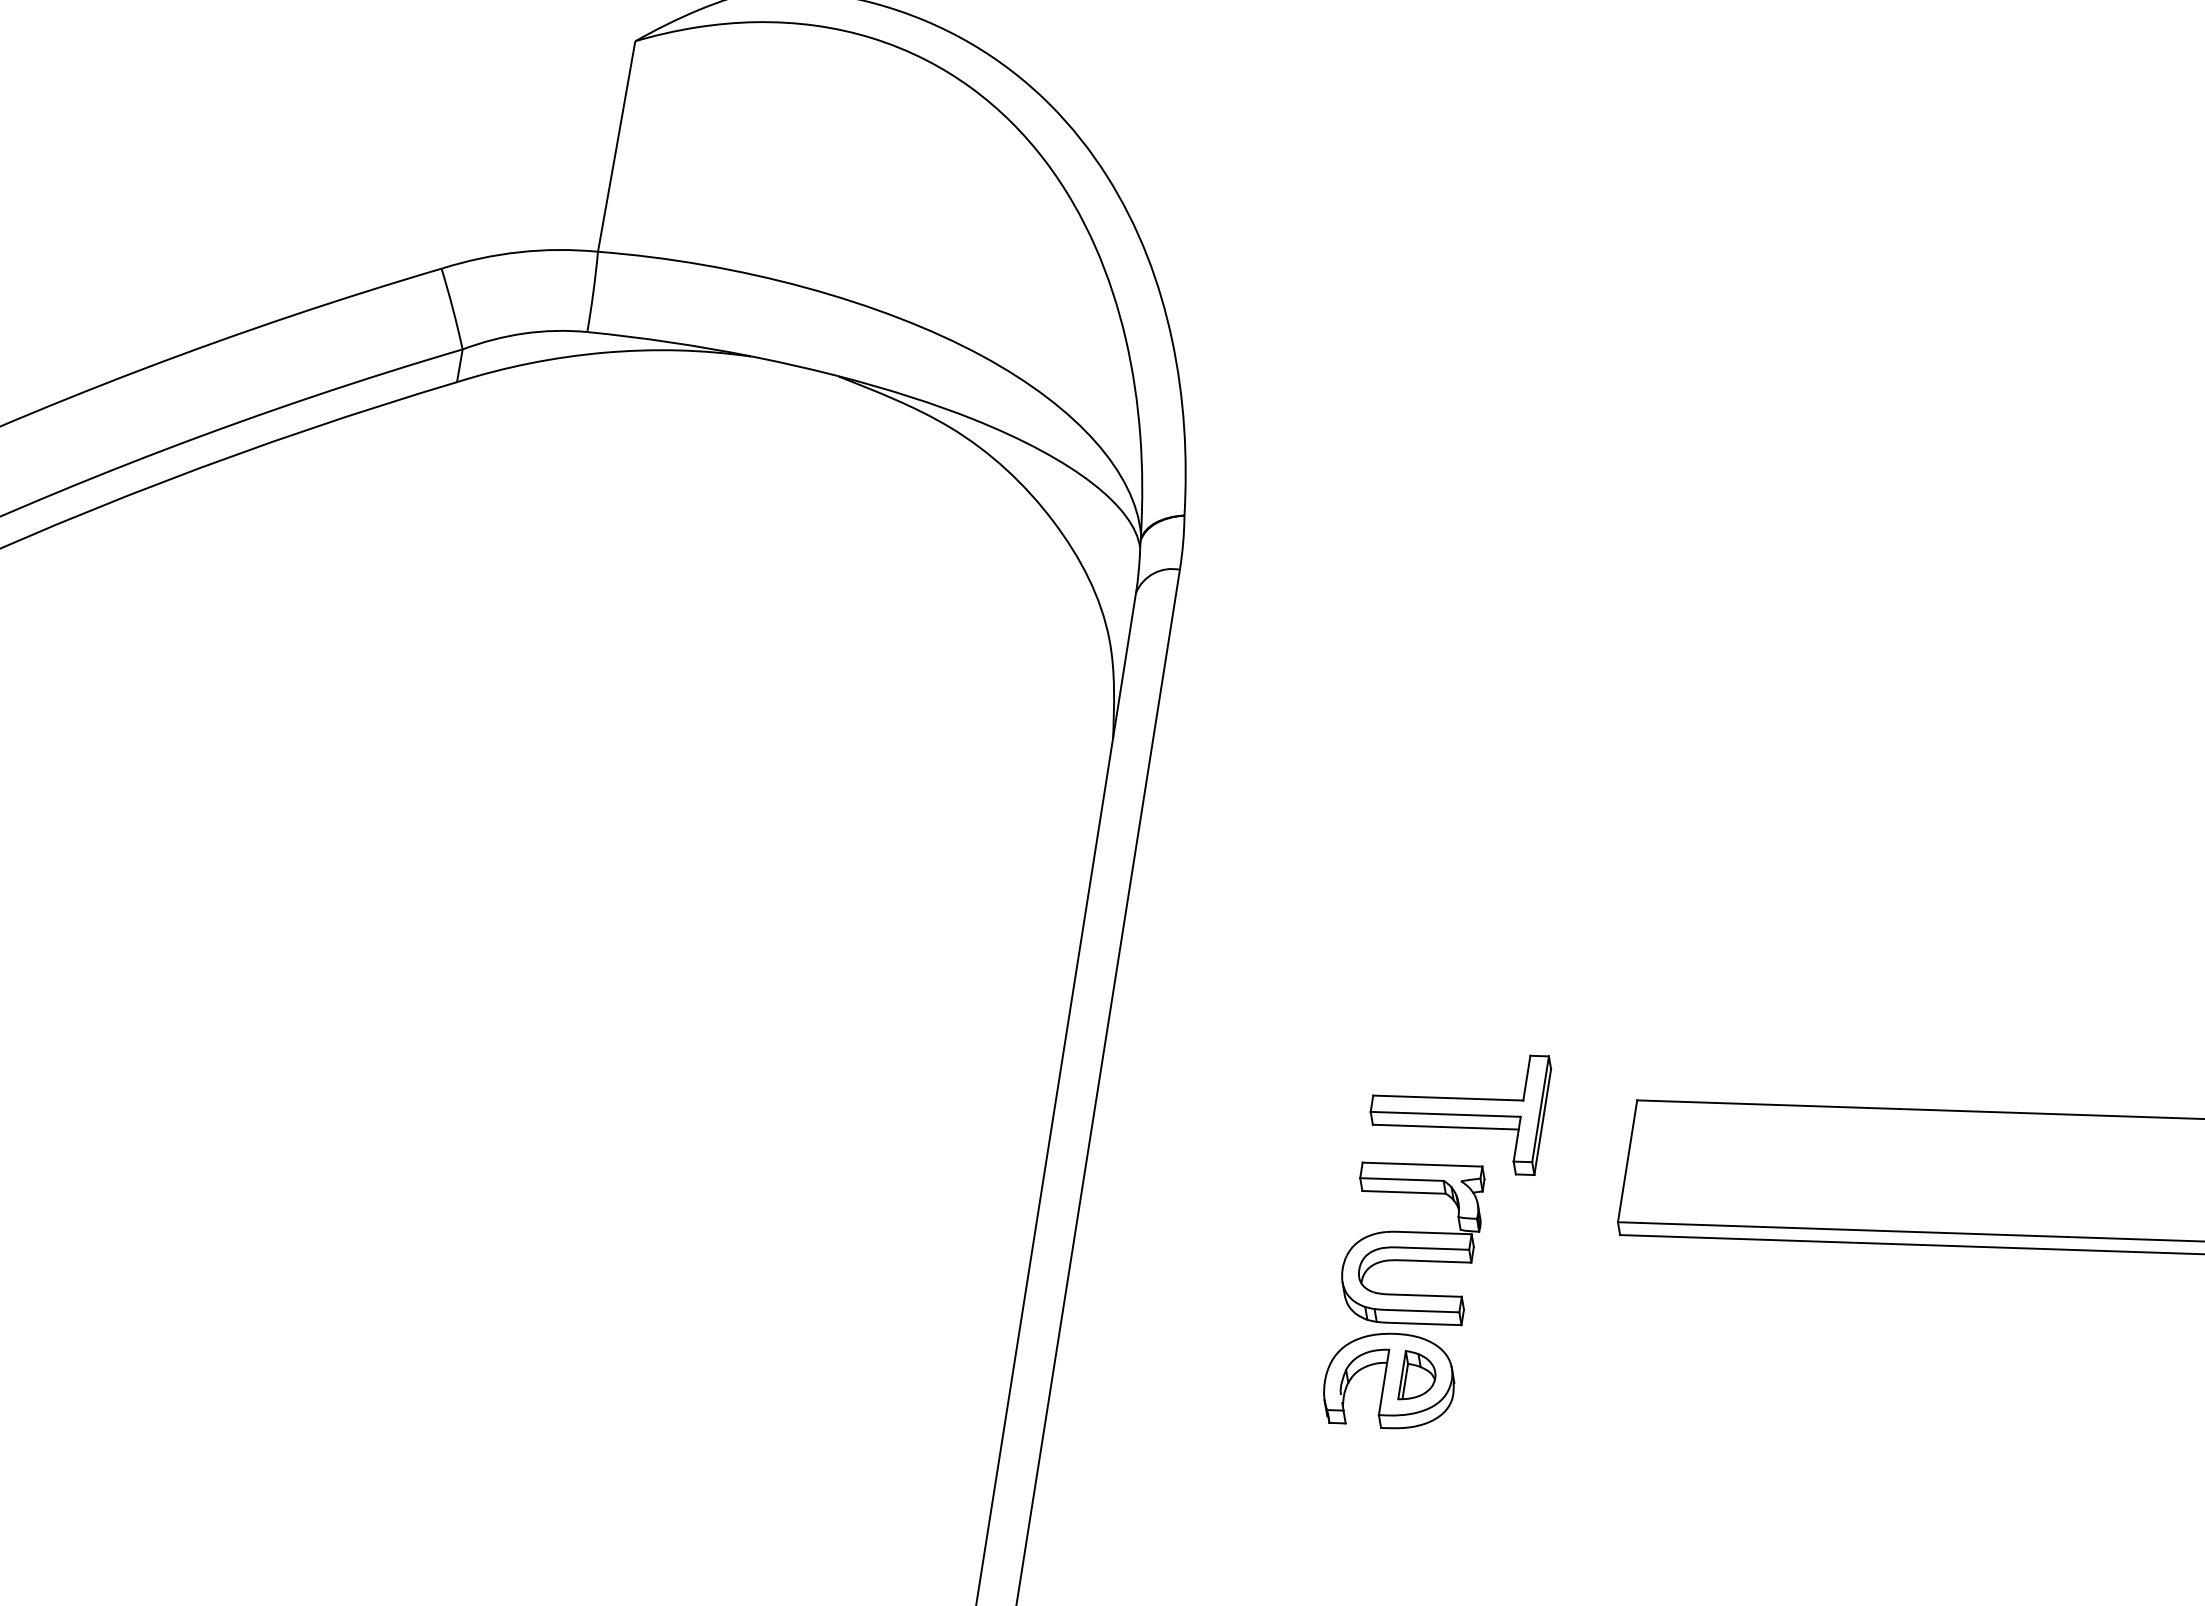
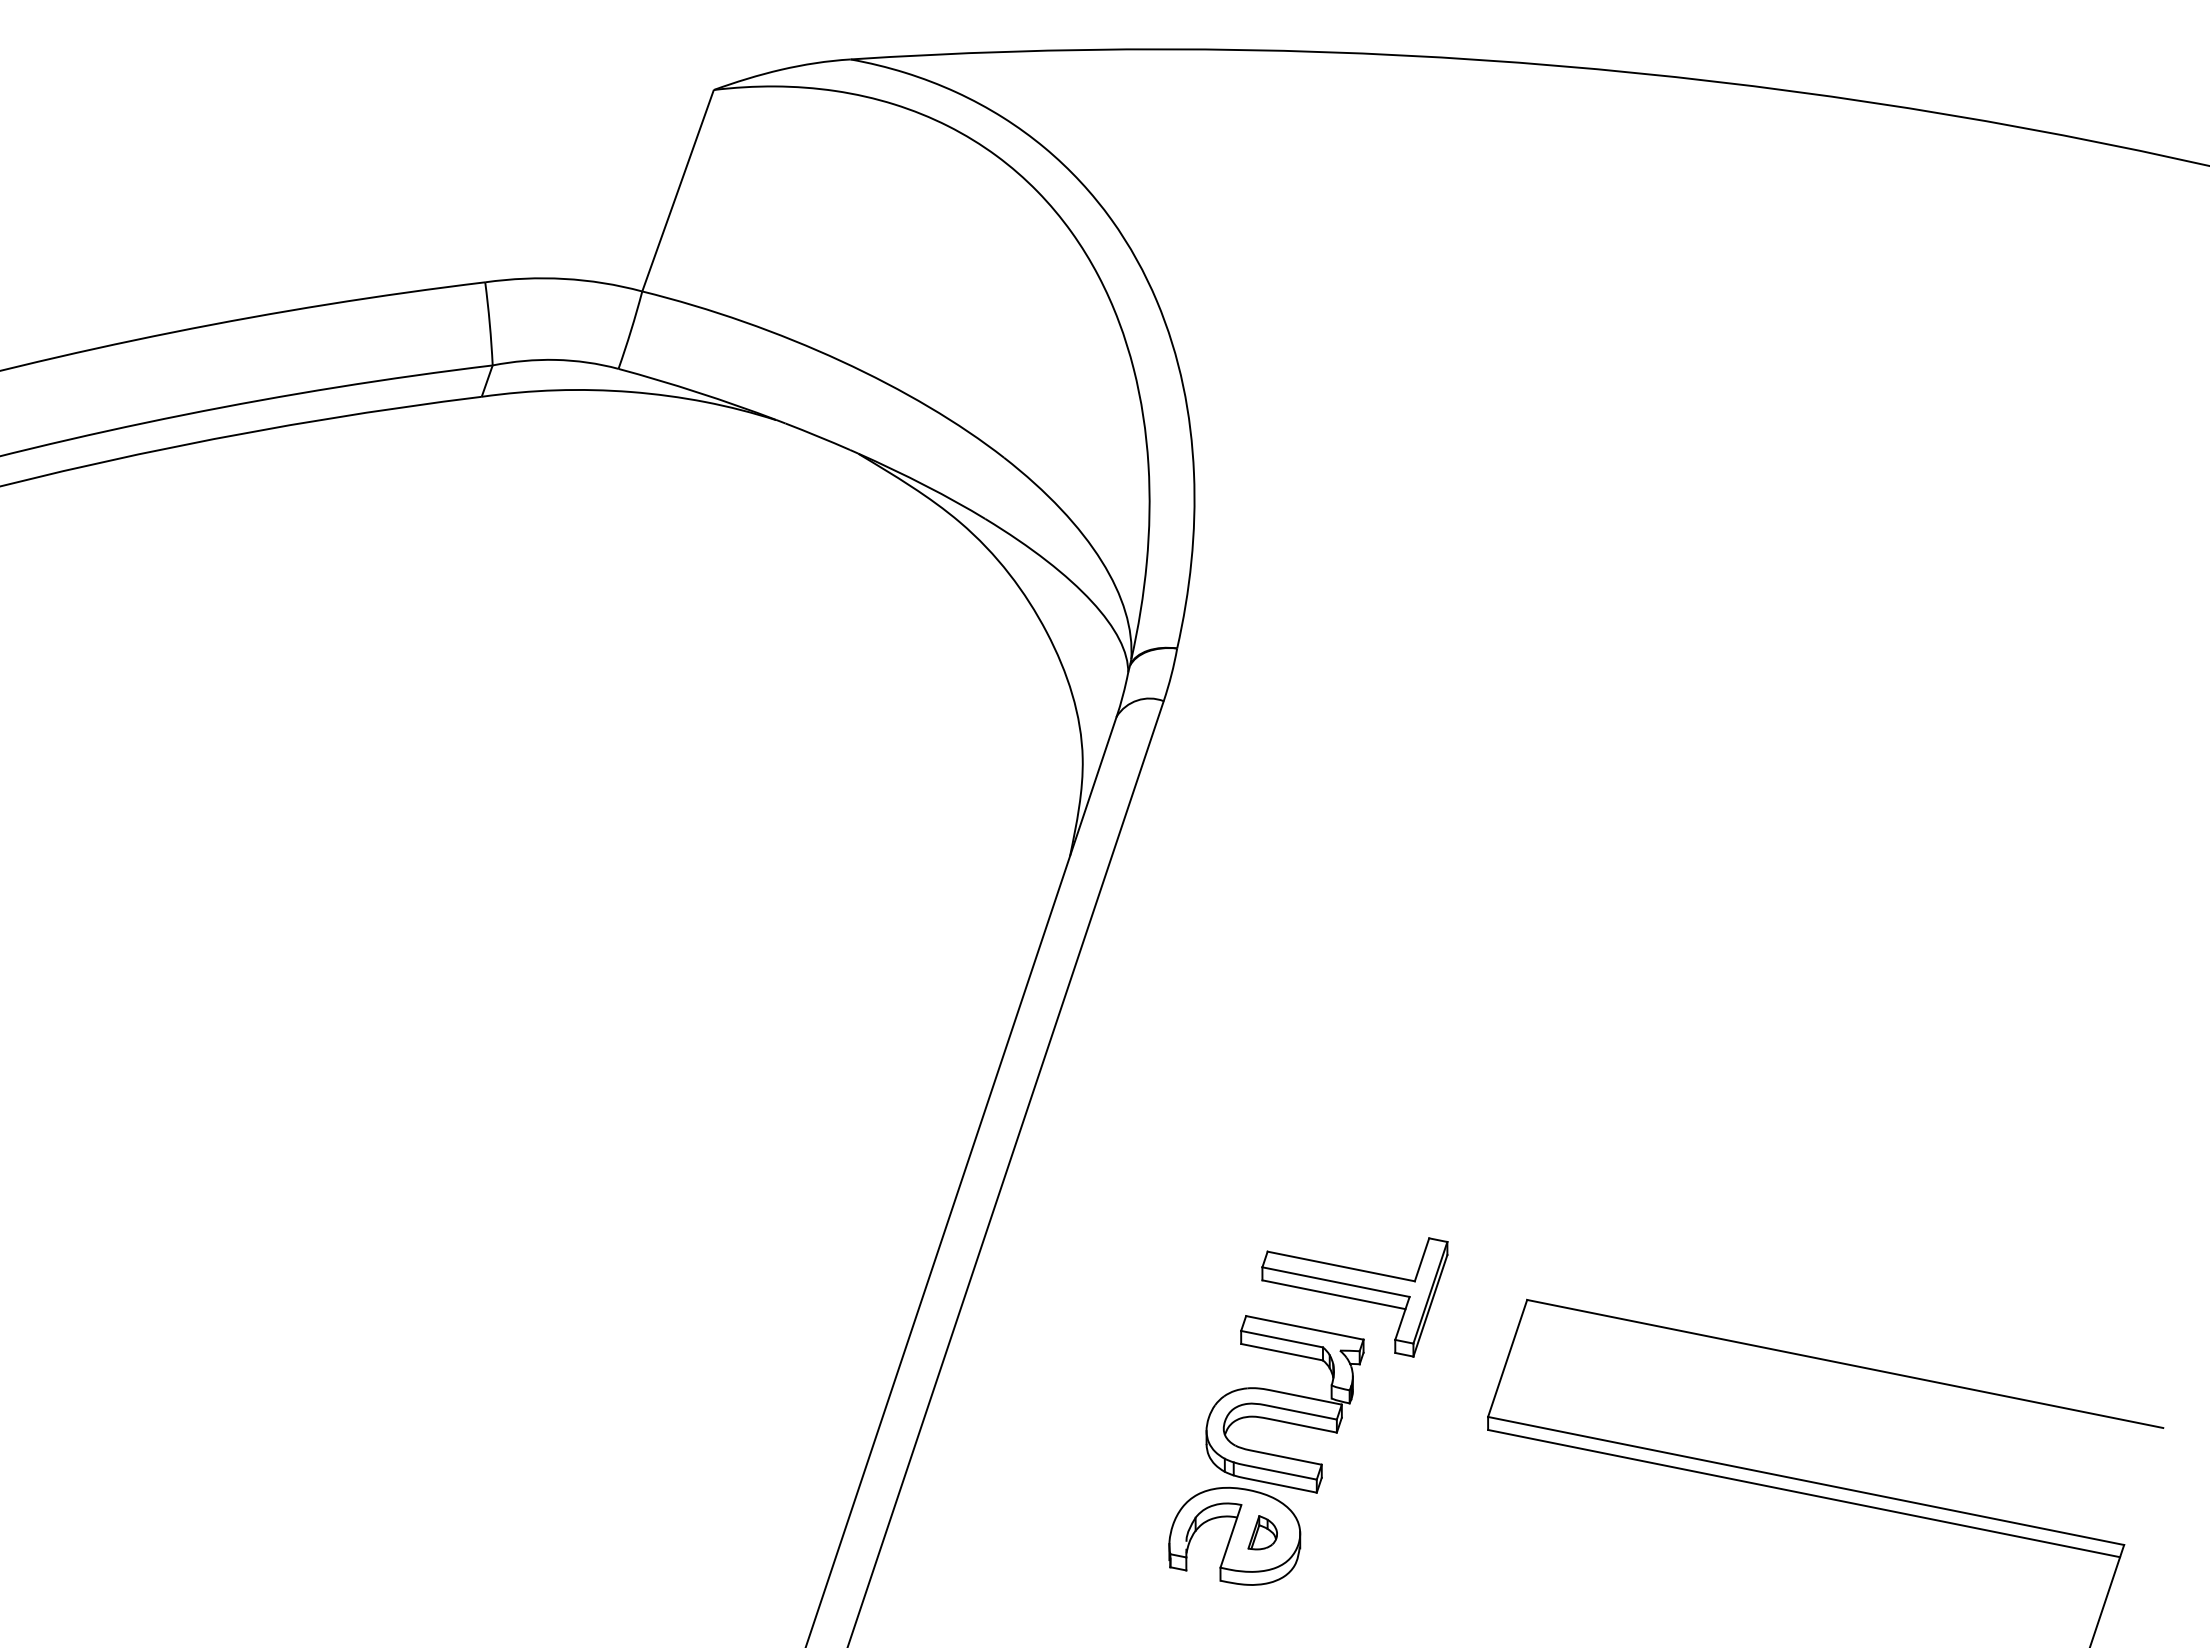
part: (1414, 1373) -> (1262, 1532), size x0.7

